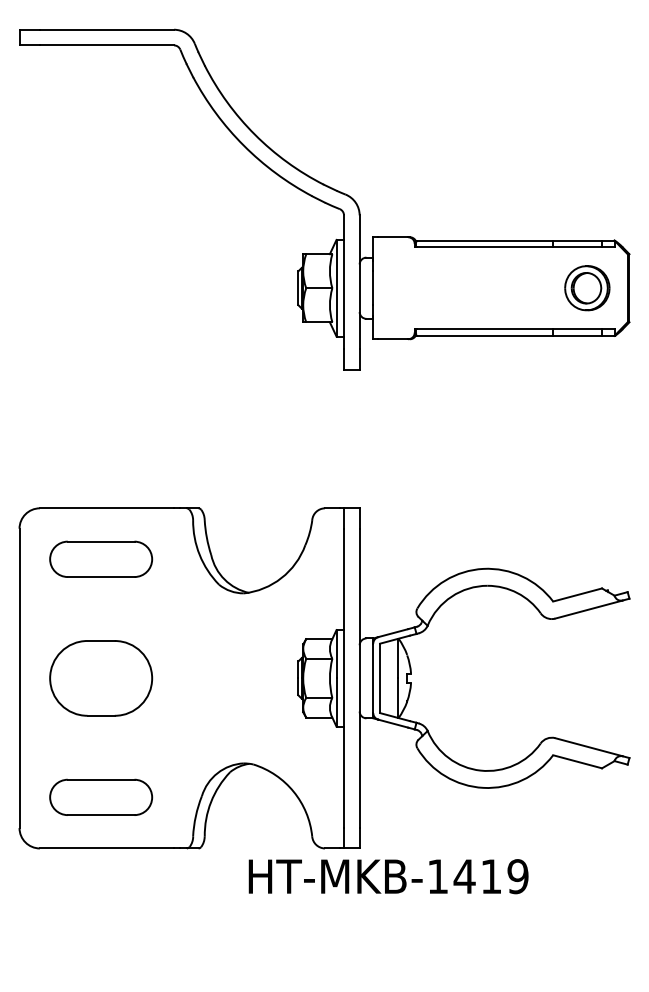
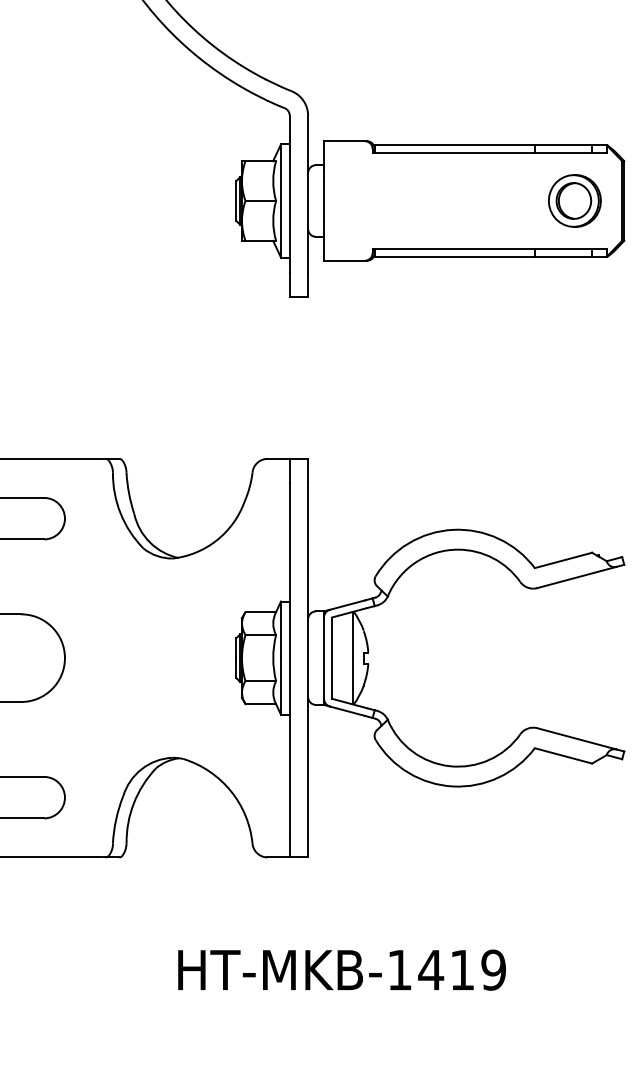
text: (388, 876) -> (341, 969), moved

